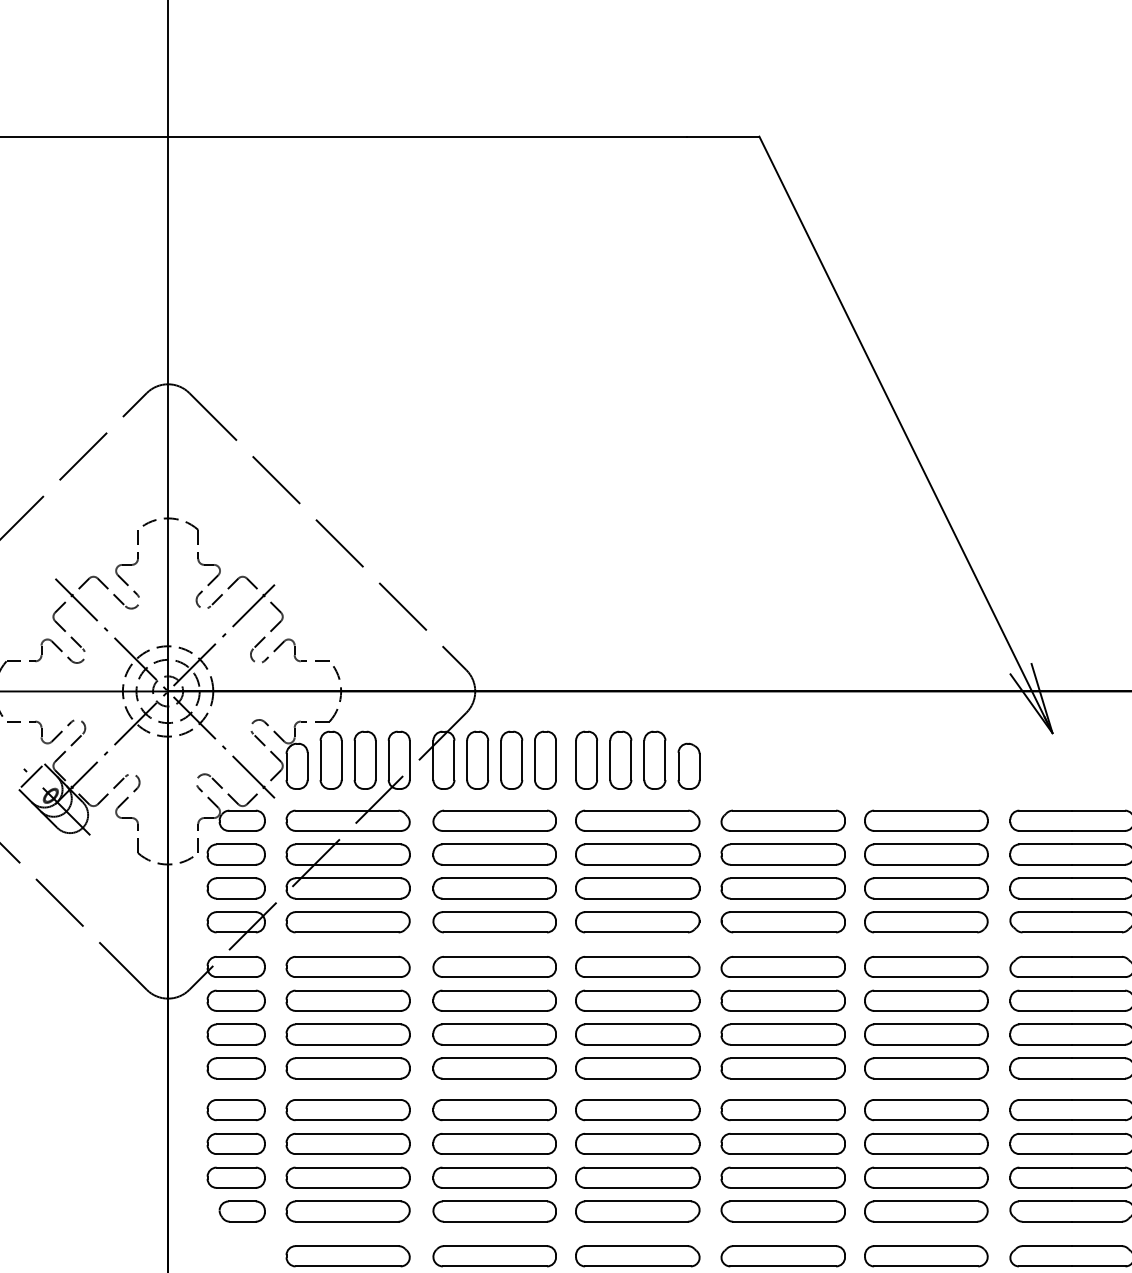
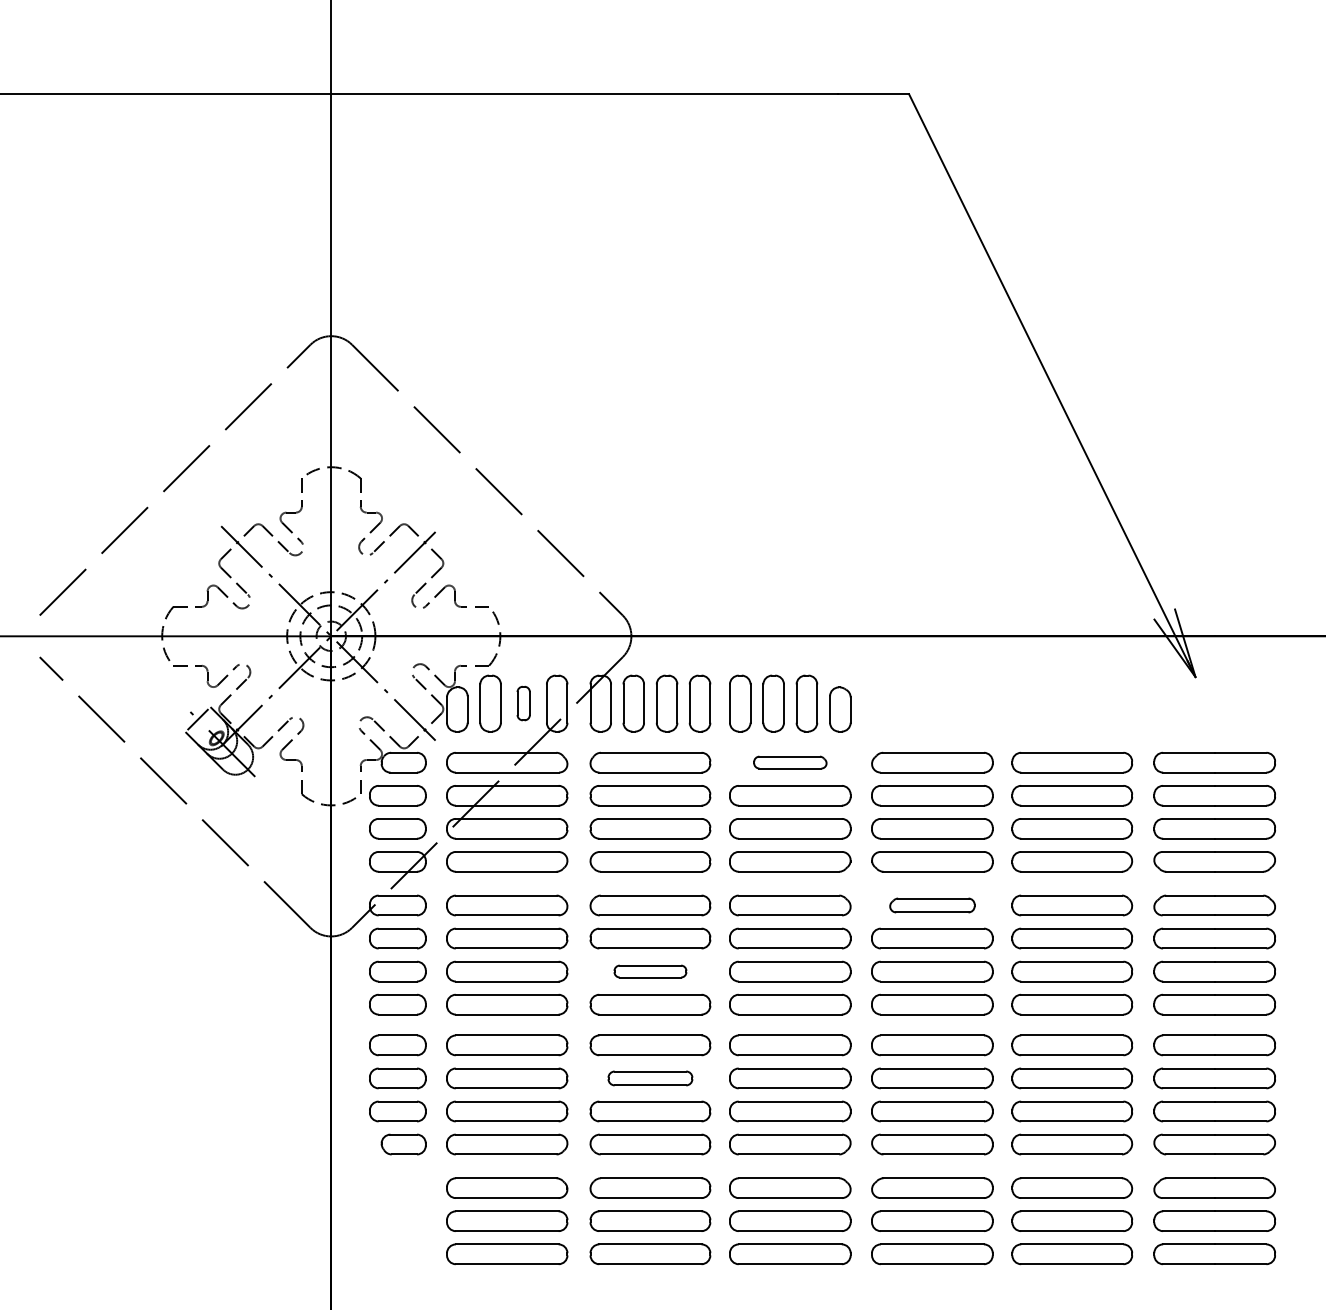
part: (364, 760) -> (523, 703), size x0.6
part: (638, 820) -> (790, 762), size x0.6
part: (783, 966) -> (932, 905), size x0.7
part: (494, 1034) -> (650, 971), size x0.6
part: (494, 1143) -> (650, 1078), size x0.7

